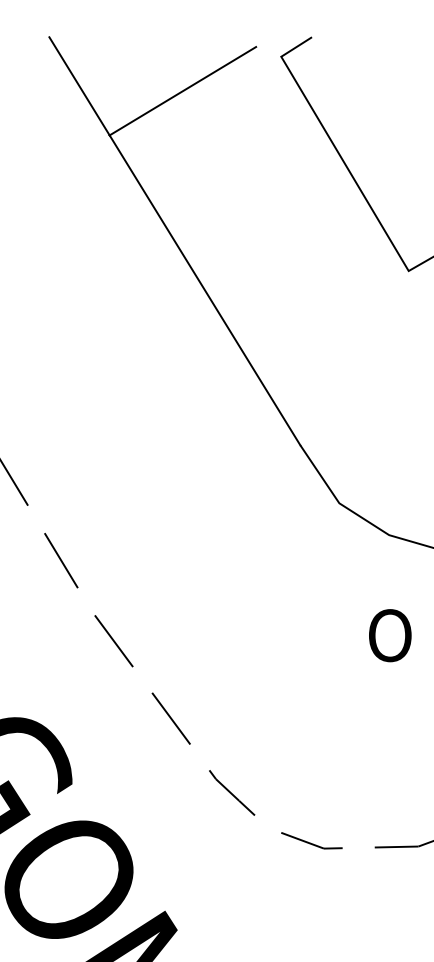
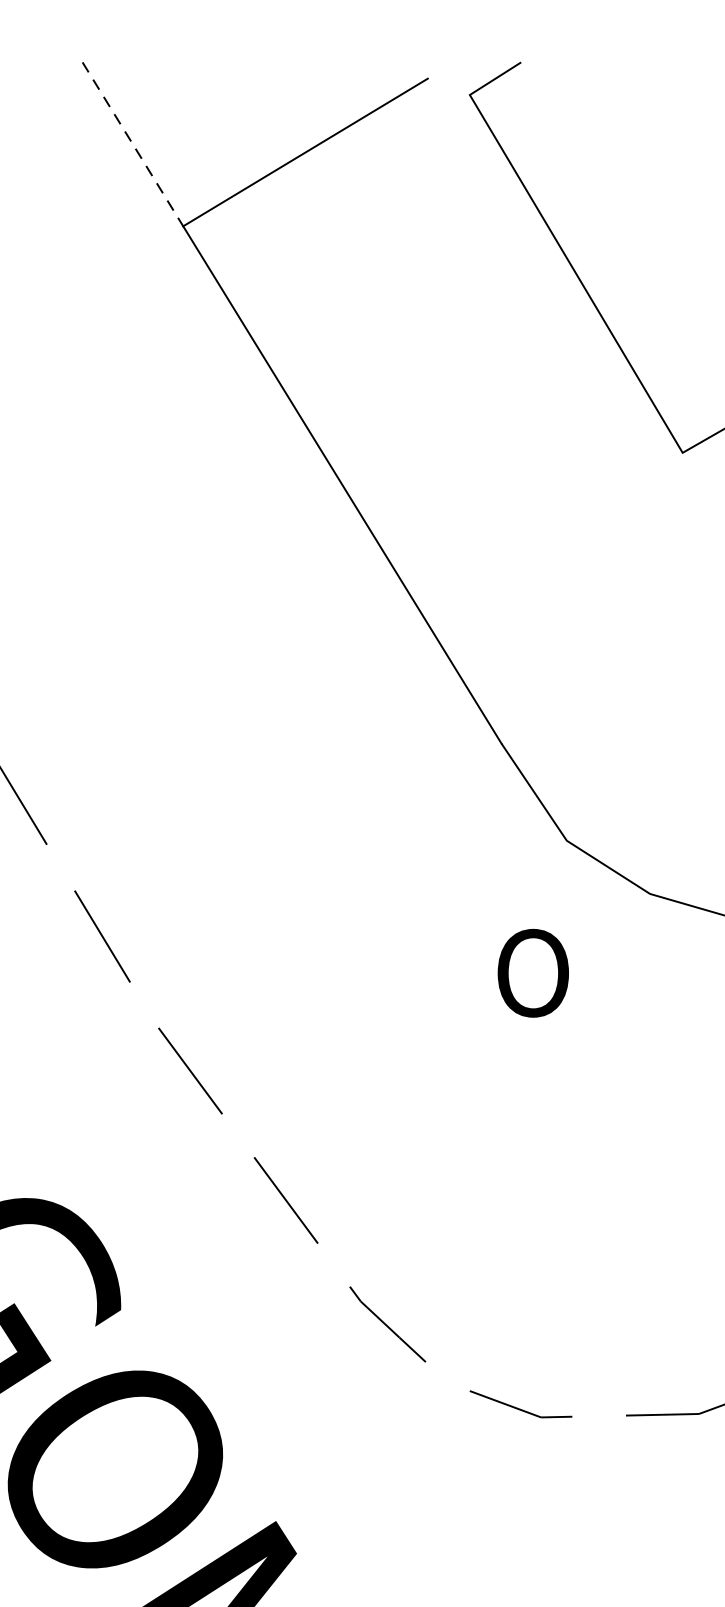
line: (79, 86) -> (132, 144), solid -> dashed
text: (390, 635) -> (533, 973), moved

